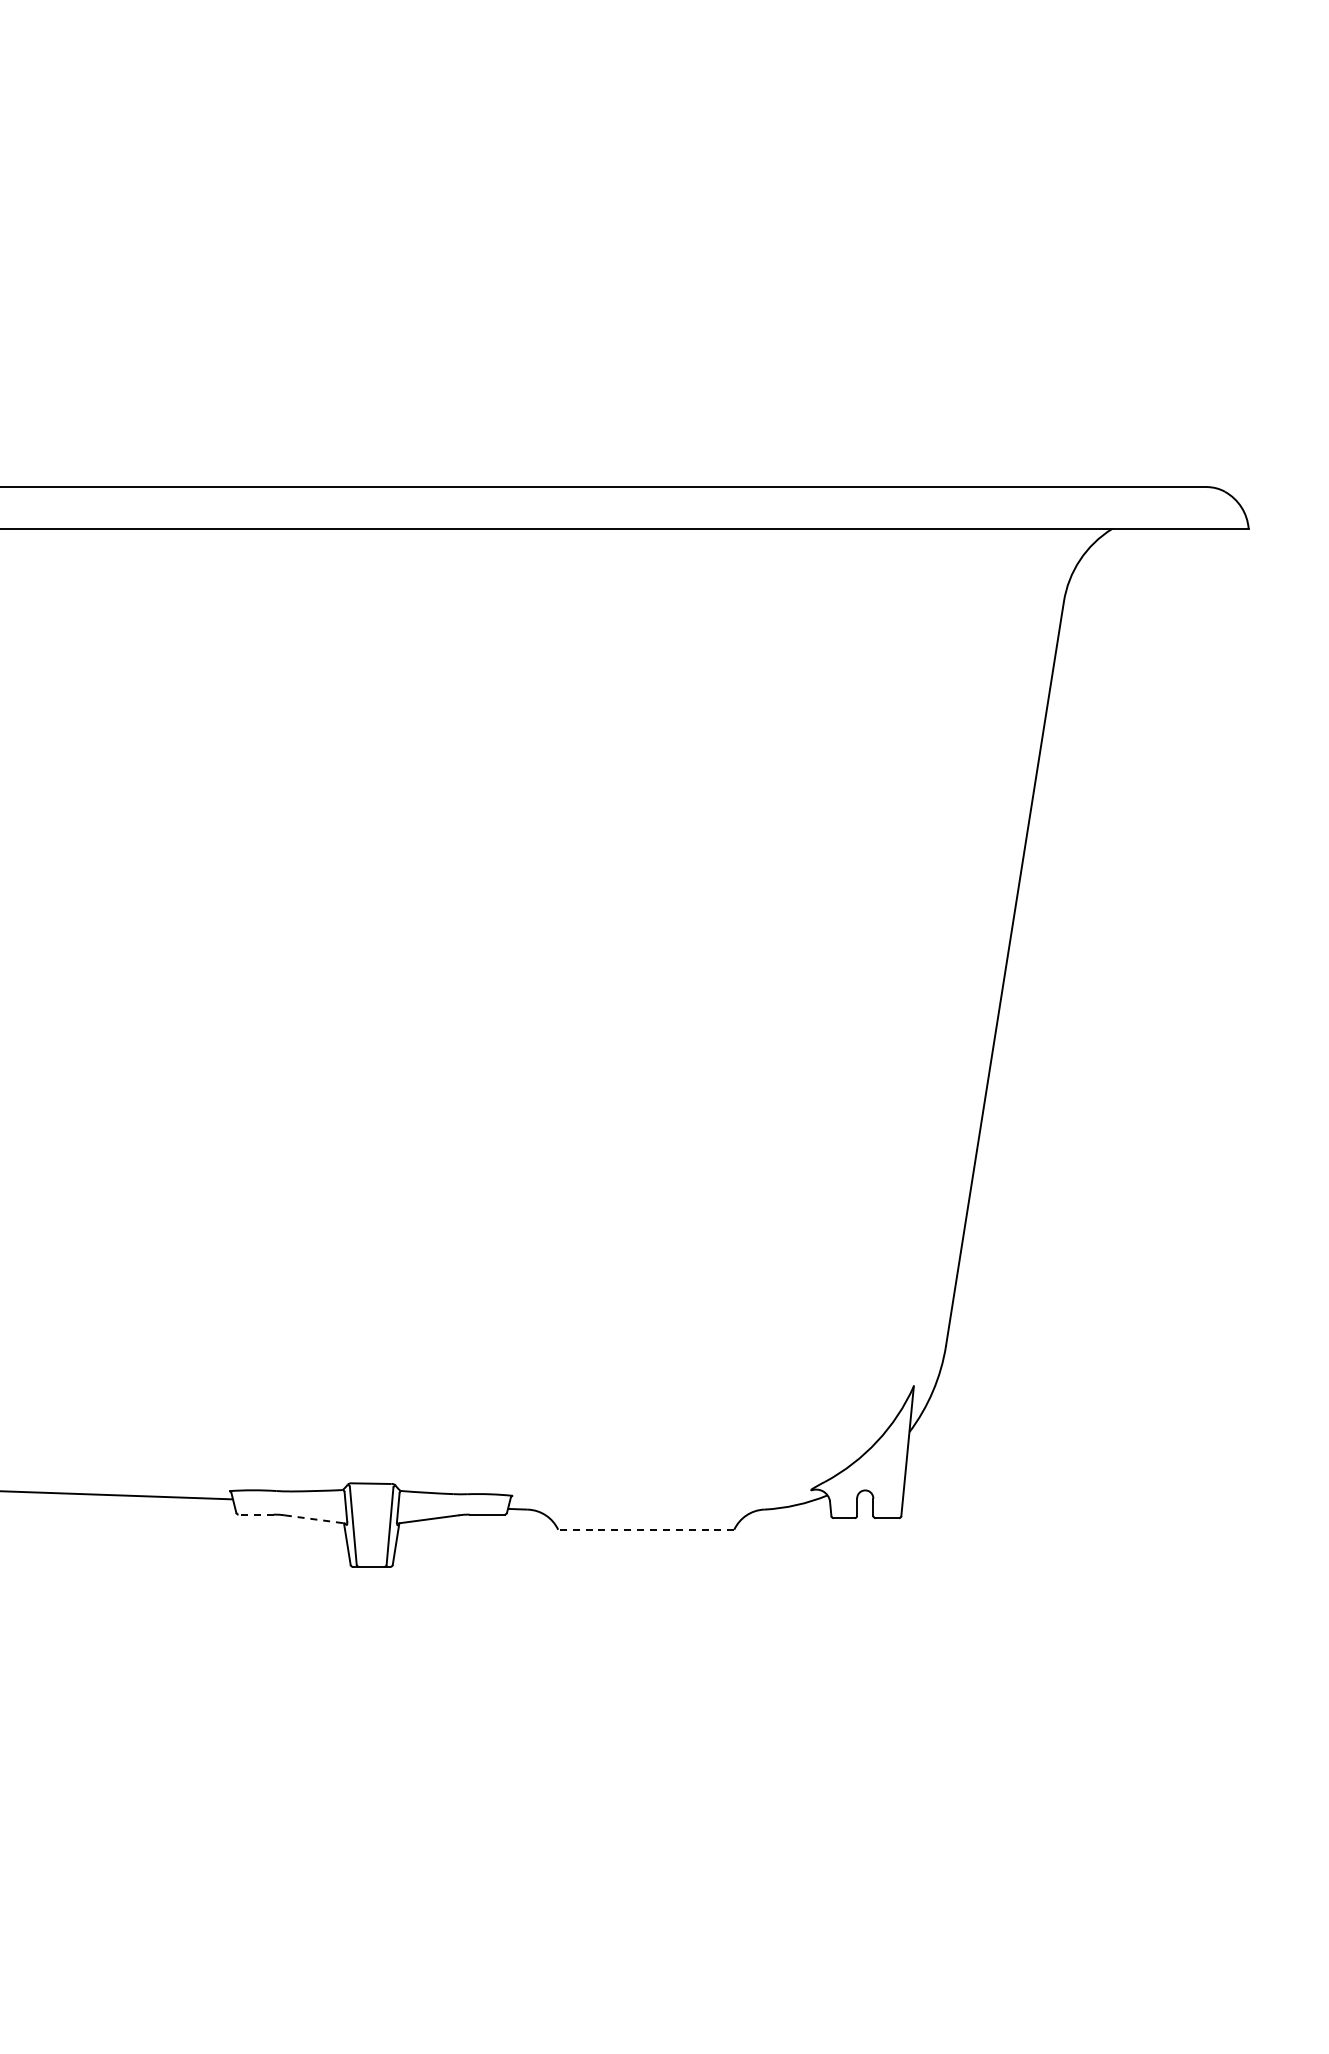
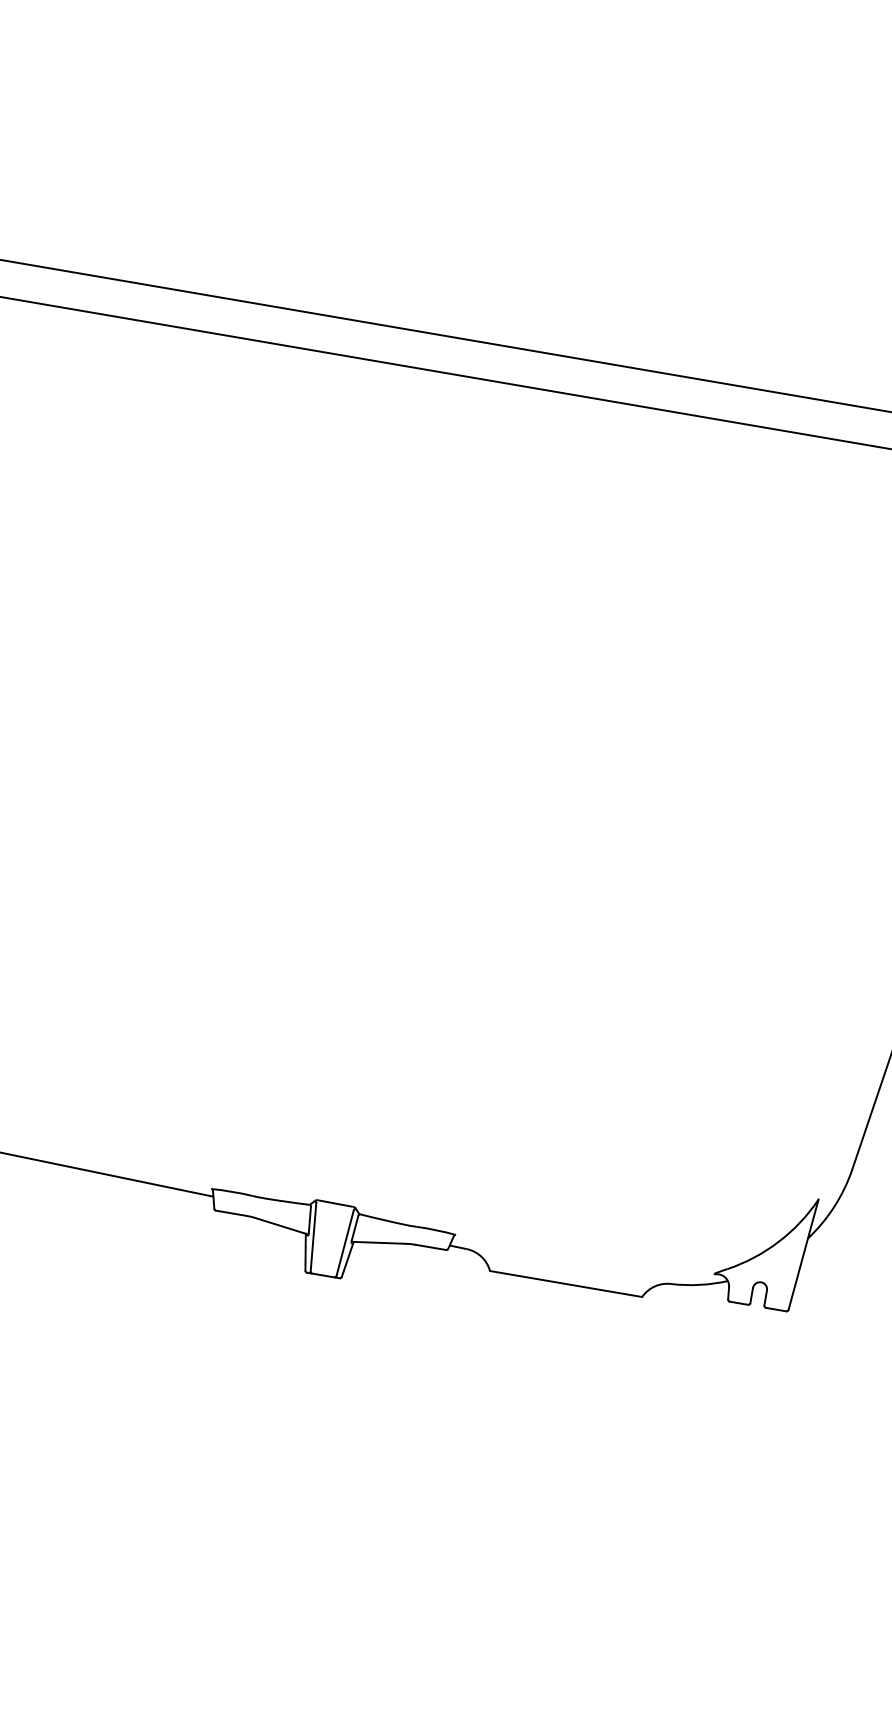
line: (256, 1514) -> (231, 1213), dashed -> solid
line: (315, 1519) -> (281, 1226), dashed -> solid
line: (645, 1529) -> (565, 1283), dashed -> solid

